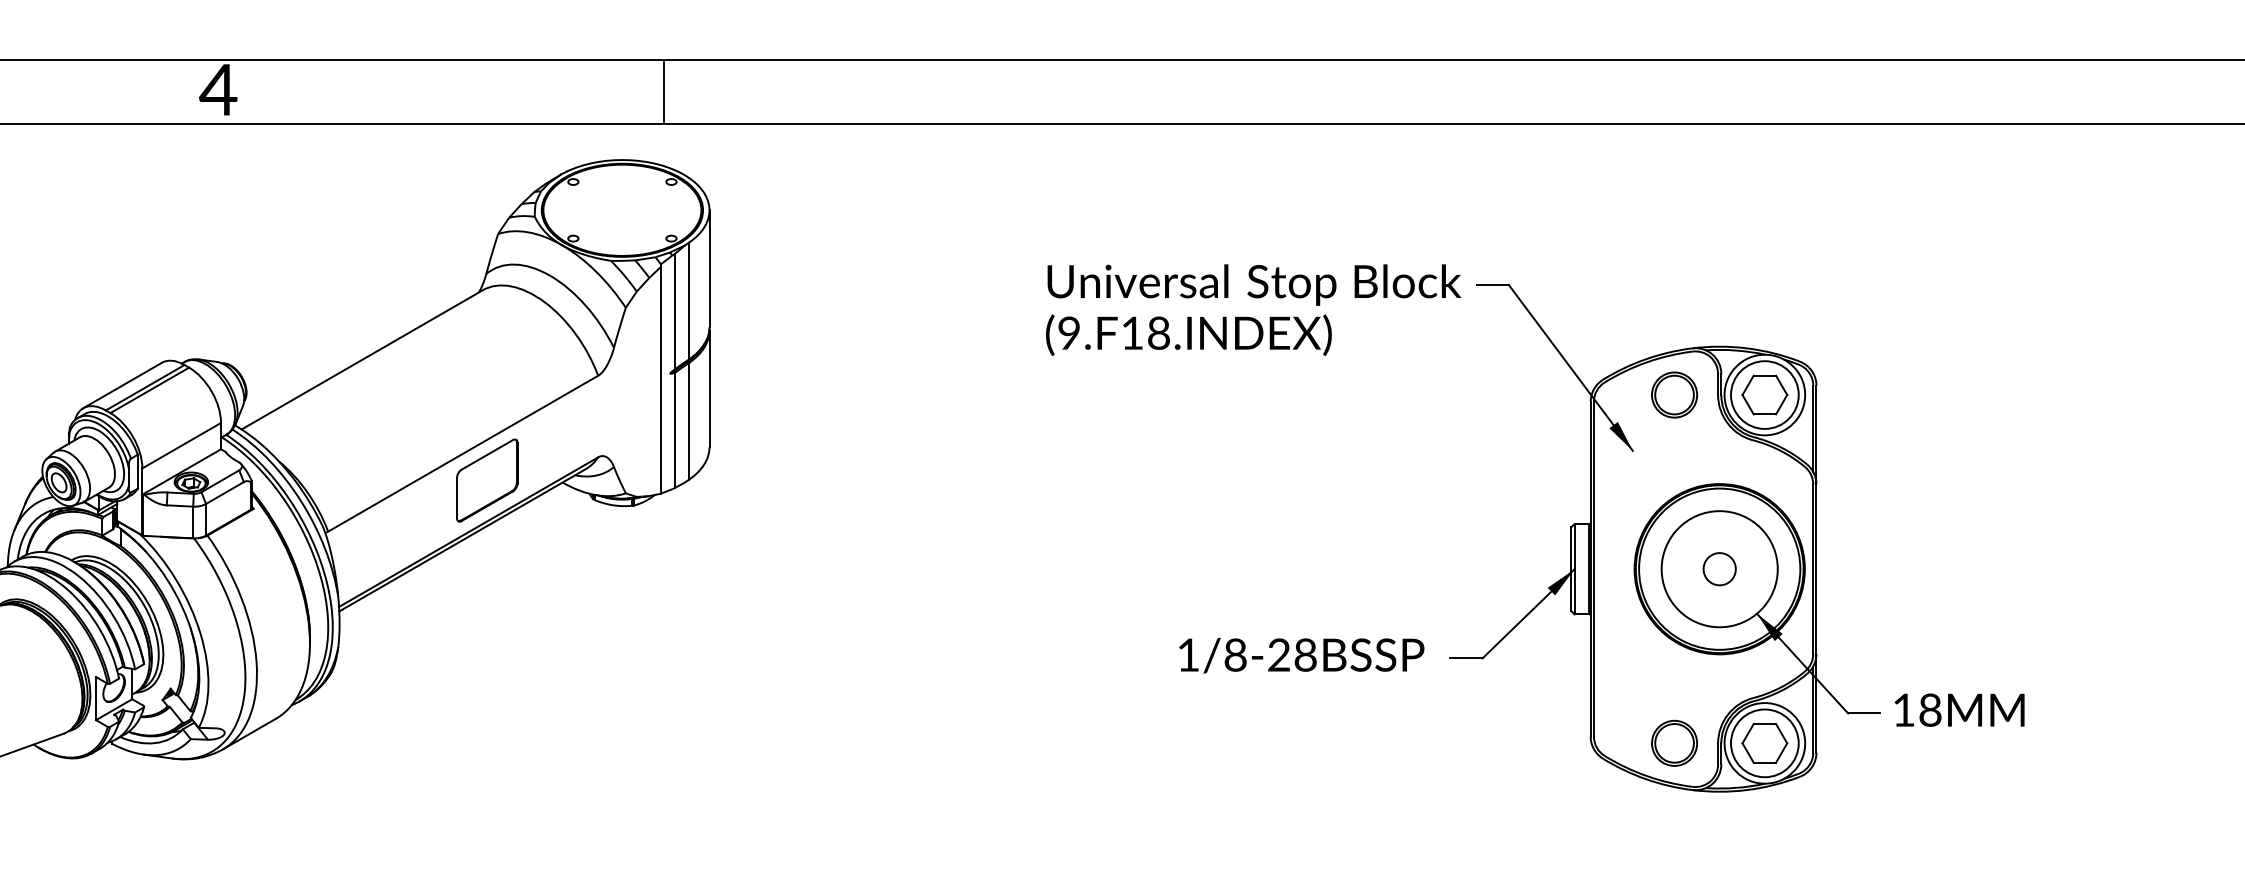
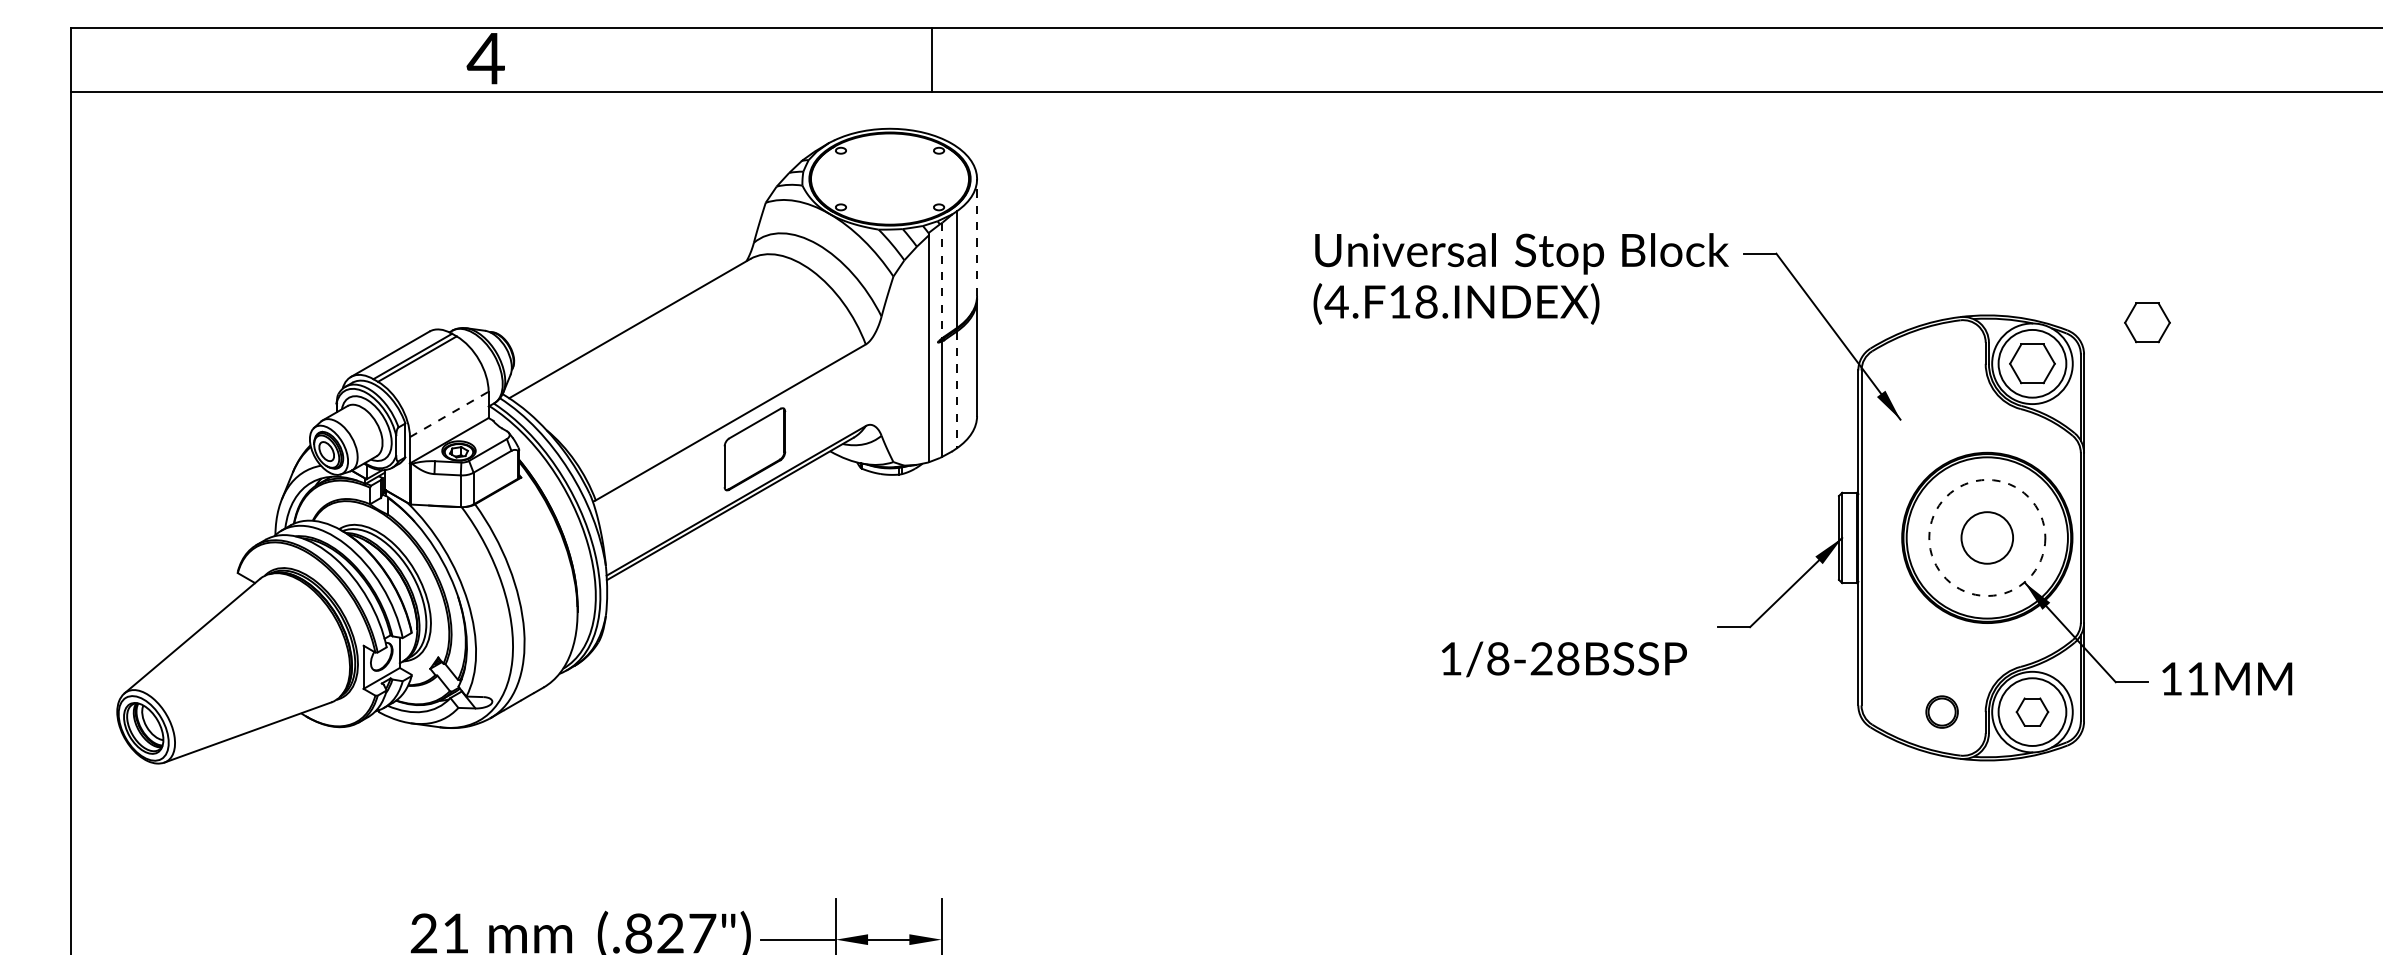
line: (709, 267) -> (977, 236), solid -> dashed
line: (674, 311) -> (942, 280), solid -> dashed
text: (1068, 332) -> (1336, 301), (9.F18.INDEX) -> (4.F18.INDEX)
part: (1879, 353) -> (2147, 322), added
part: (1673, 394) -> (1941, 363), removed
line: (688, 421) -> (956, 390), solid -> dashed
line: (181, 445) -> (449, 414), solid -> dashed
circle: (1719, 568) -> (1987, 537), size x1.6
circle: (1719, 568) -> (1987, 537), solid -> dashed
text: (1301, 655) -> (1564, 659), moved
text: (1930, 709) -> (2198, 678), 18MM -> 11MM
part: (1673, 742) -> (1941, 711), size x0.7
part: (1764, 742) -> (2032, 711), size x0.7

